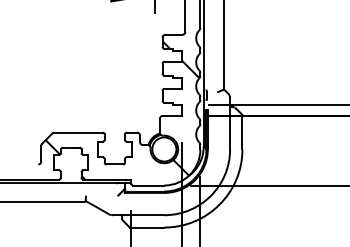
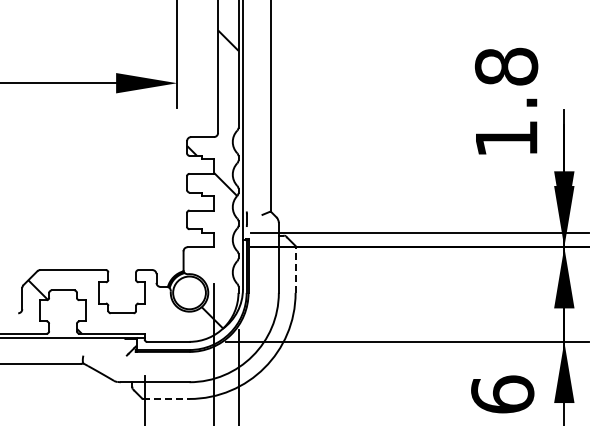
line: (242, 132) -> (295, 269), solid -> dashed
line: (147, 227) -> (166, 398), solid -> dashed

